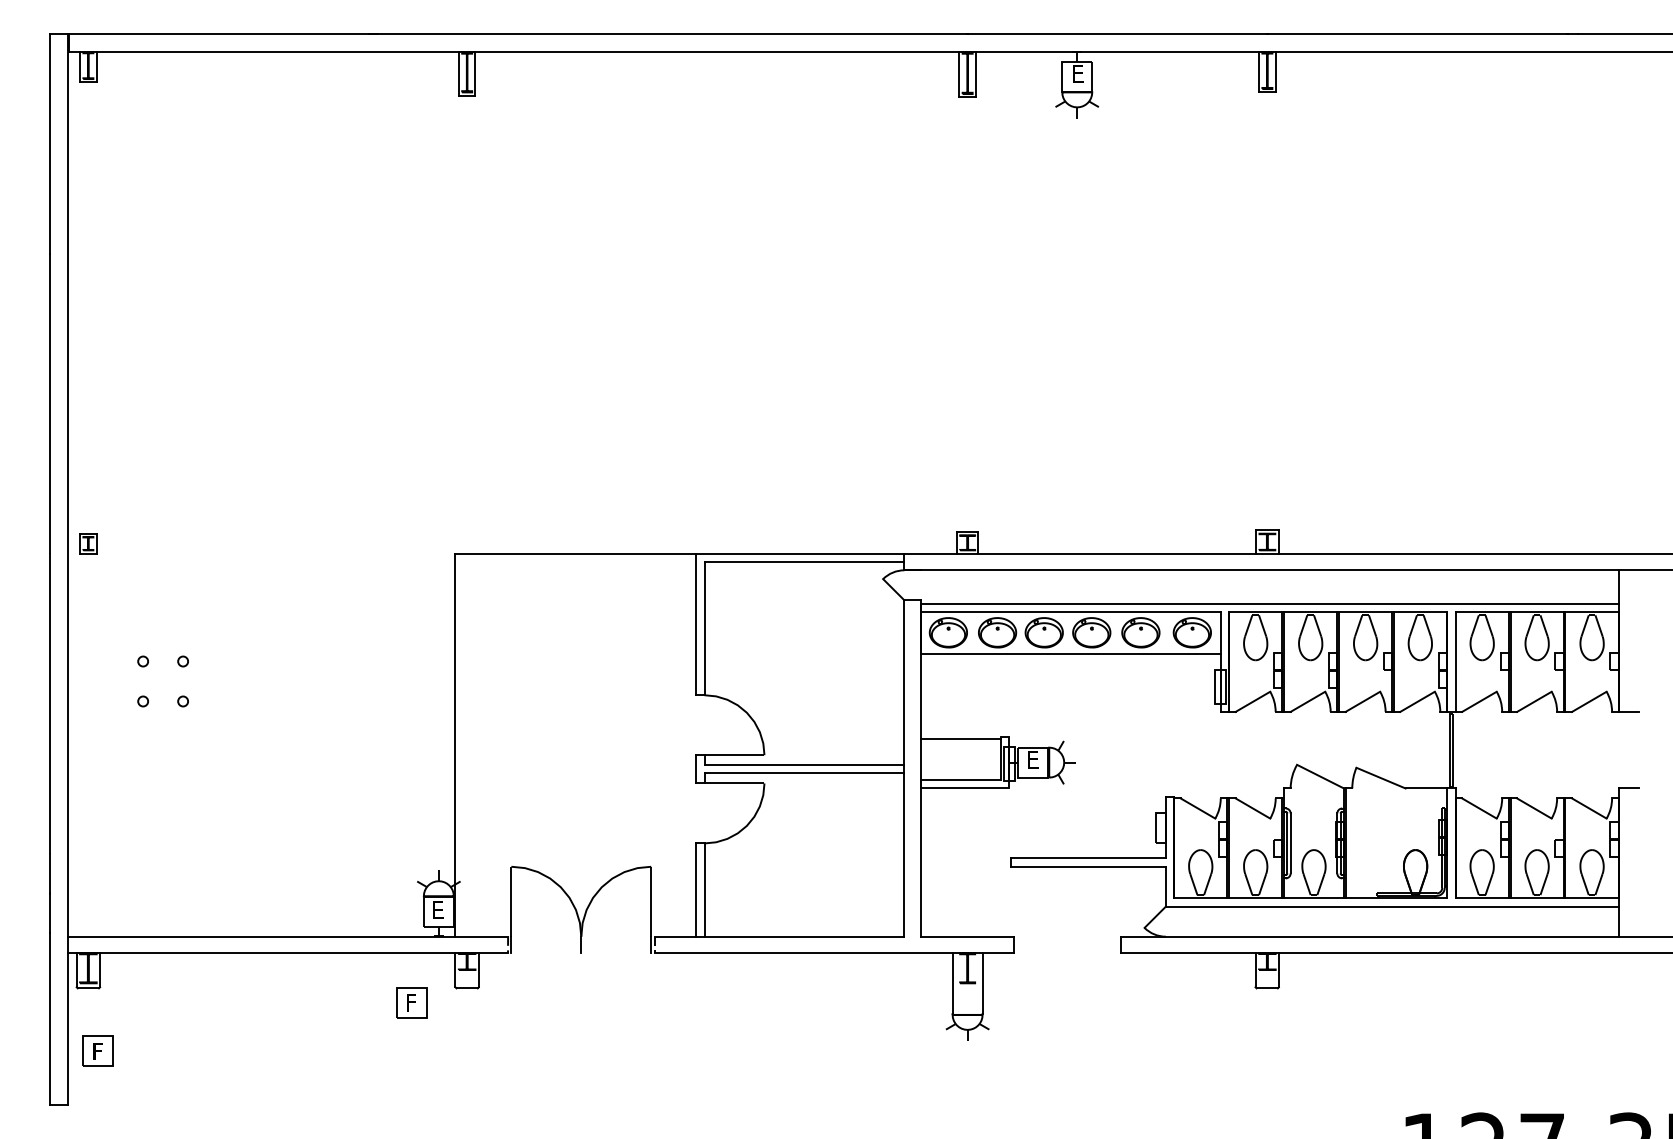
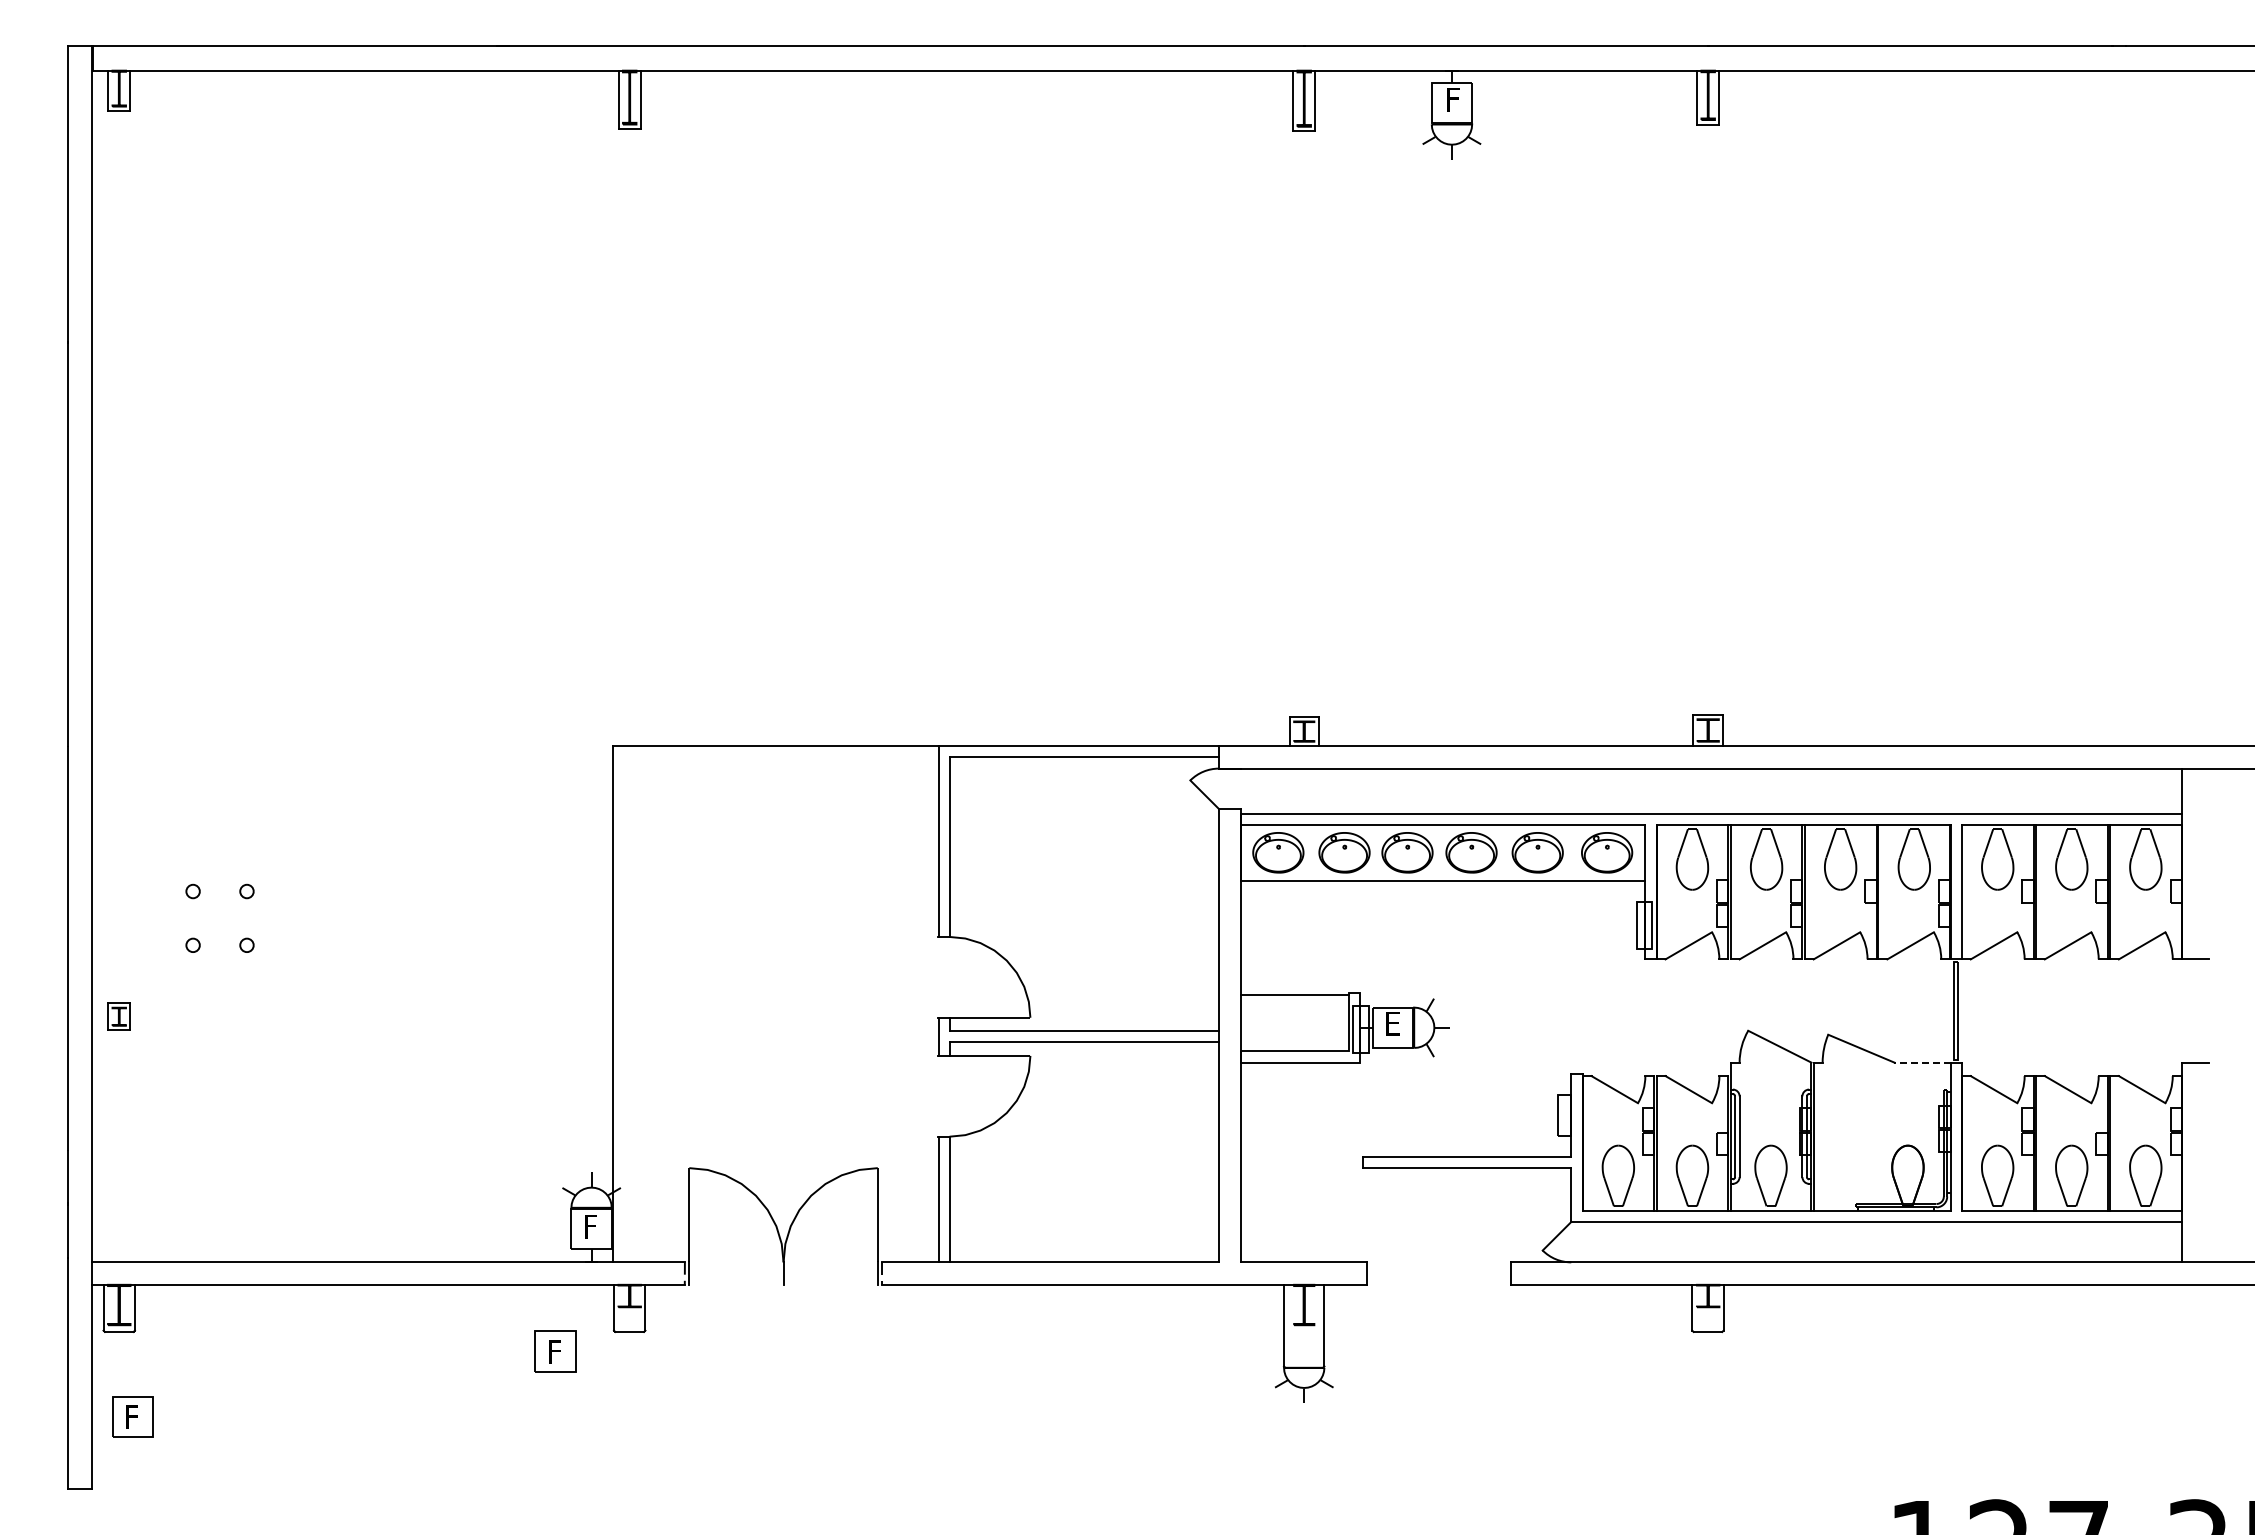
text: (1079, 77) -> (1455, 104), E -> F
part: (87, 543) -> (118, 1016), moved
line: (1426, 788) -> (1922, 1062), solid -> dashed
text: (438, 910) -> (590, 1226), E -> F

